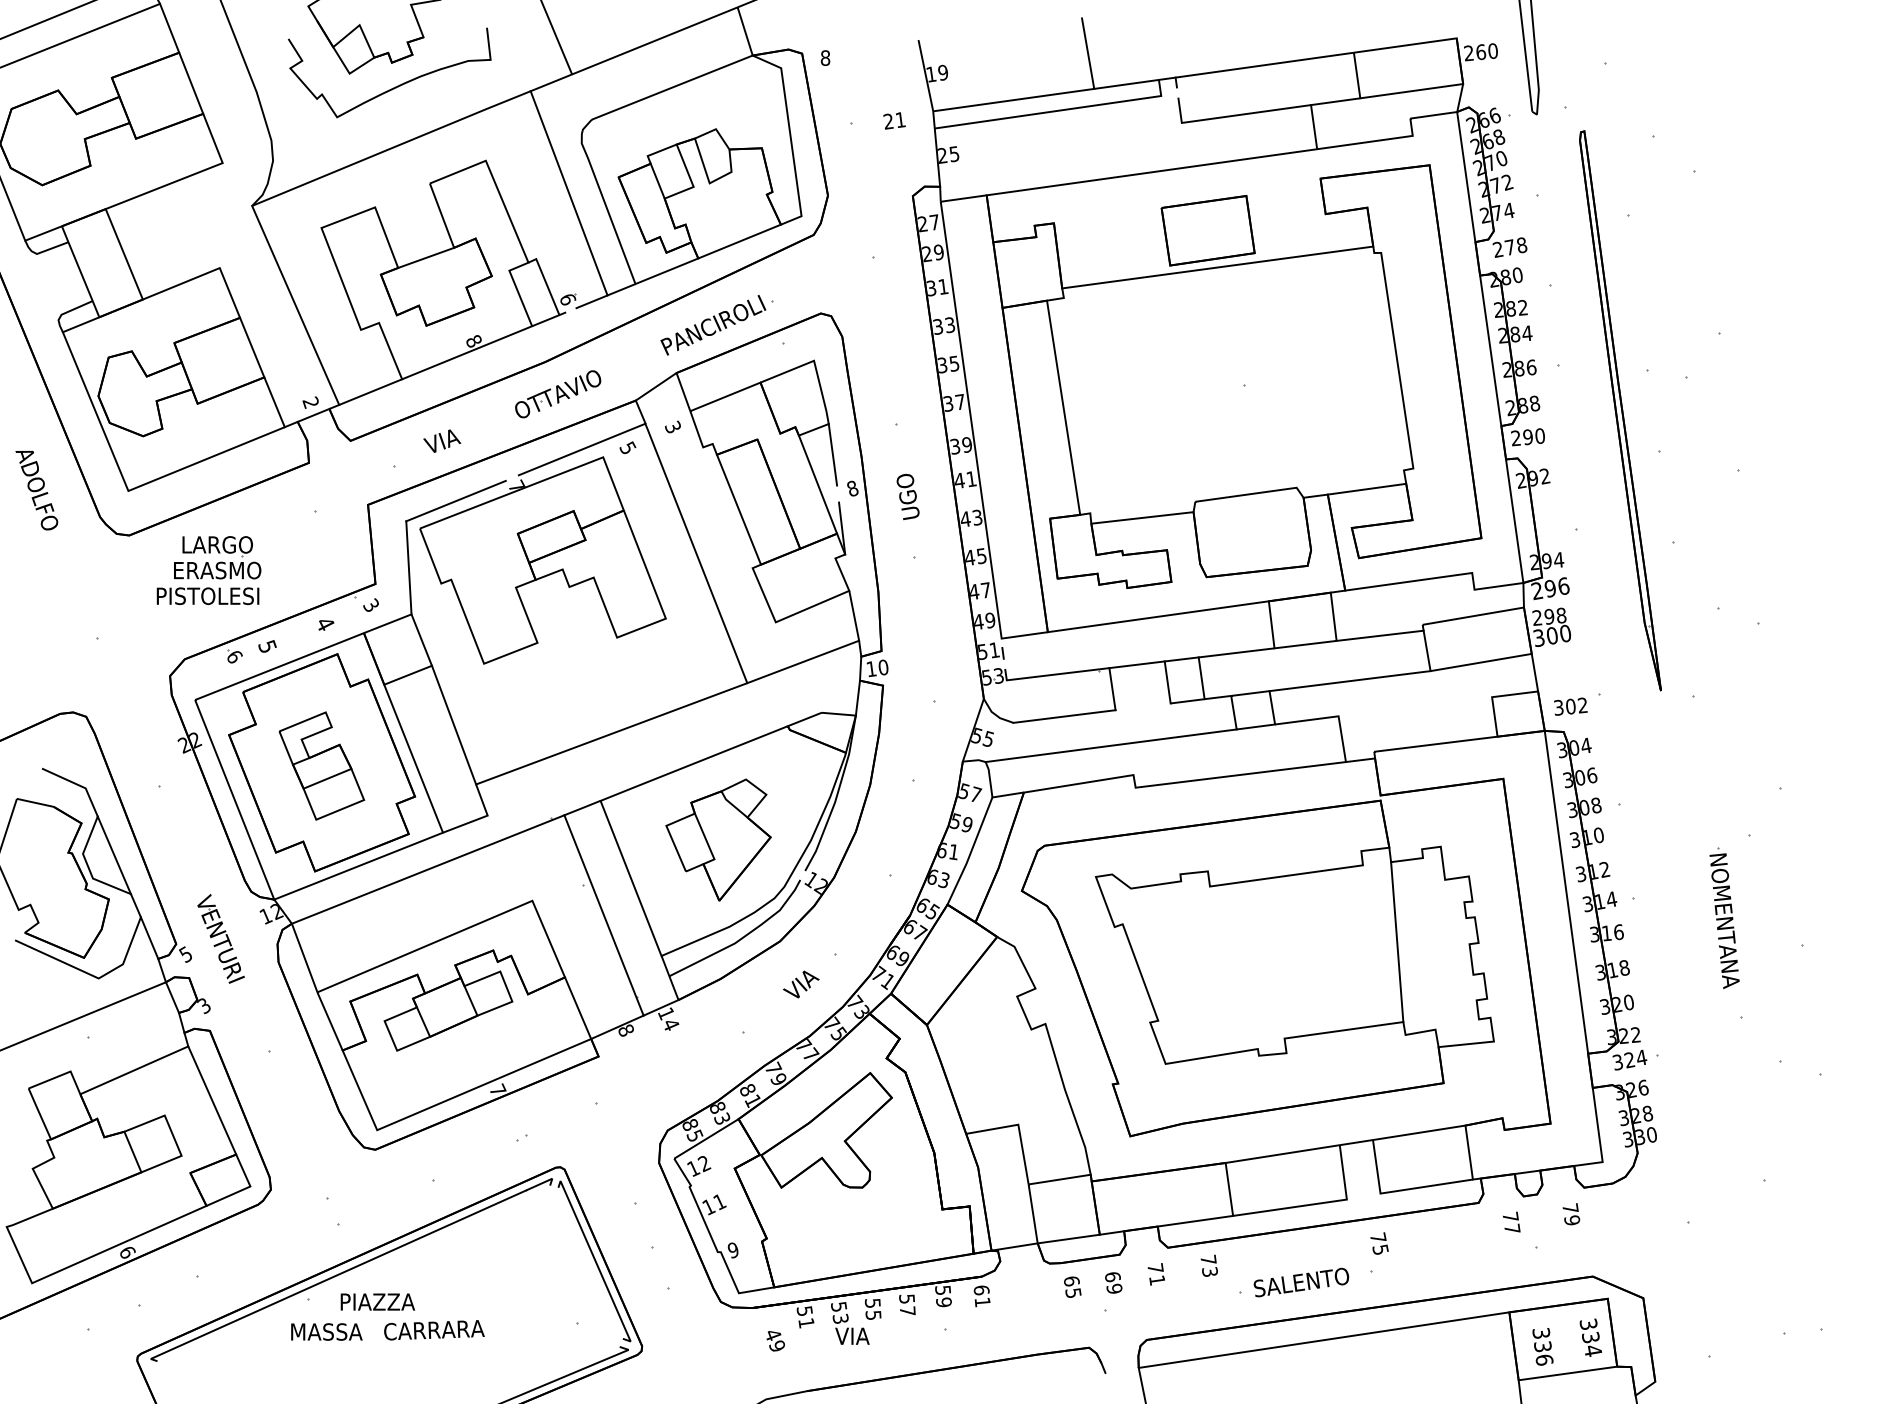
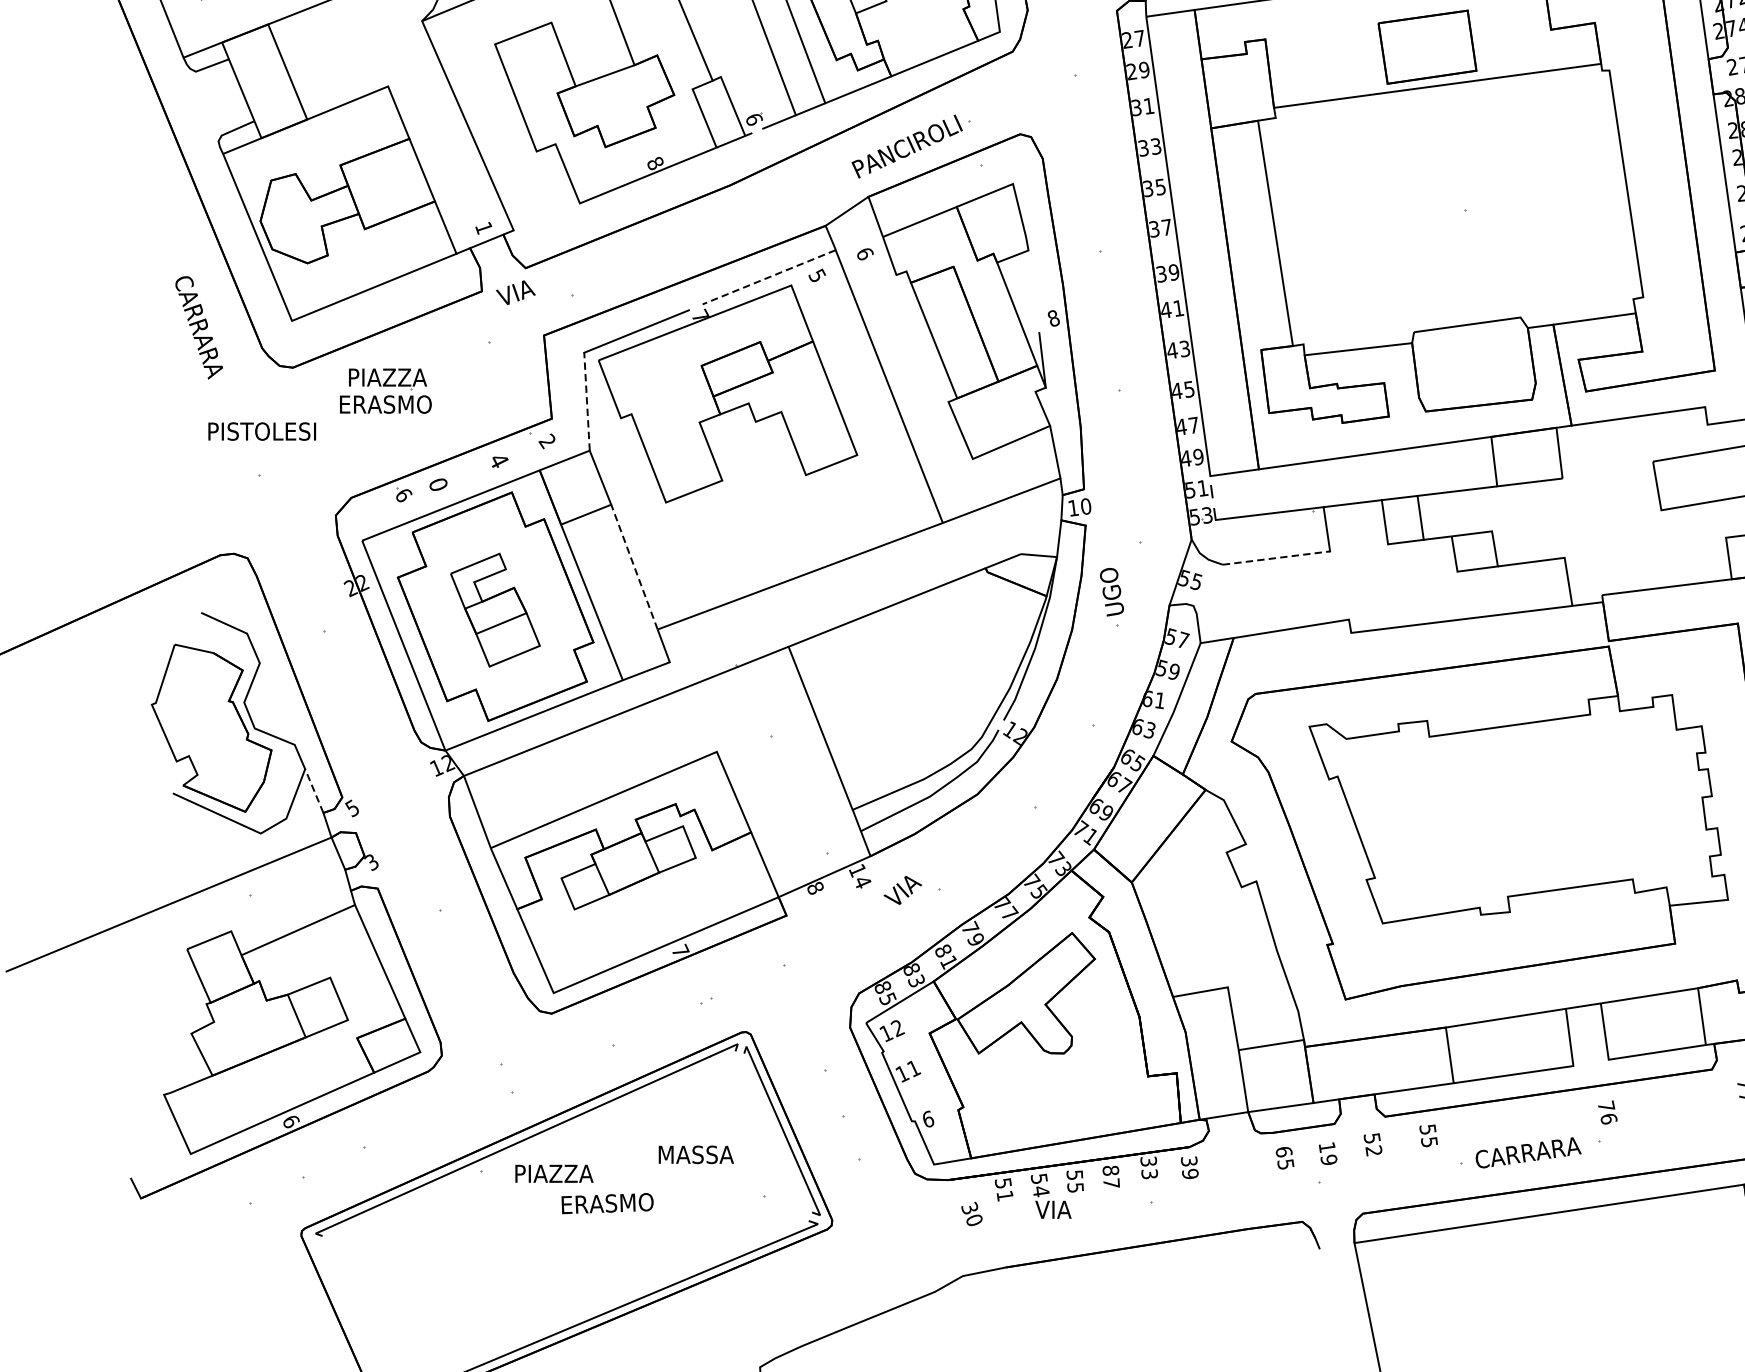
line: (370, 391) -> (546, 216), removed
part: (558, 394) -> (744, 219), removed
text: (310, 402) -> (483, 227), 2 -> 1
text: (673, 426) -> (865, 253), 3 -> 6
text: (442, 440) -> (516, 291), moved
line: (581, 449) -> (768, 277), solid -> dashed
line: (832, 454) -> (1032, 282), removed
text: (38, 497) -> (197, 327), ADOLFO -> CARRARA
text: (907, 497) -> (1111, 592), moved
text: (220, 544) -> (388, 377), LARGO -> PIAZZA
line: (408, 567) -> (586, 401), solid -> dashed
text: (207, 595) -> (261, 430), moved
text: (370, 605) -> (546, 441), 3 -> 2
line: (1379, 635) -> (1607, 472), removed
text: (267, 646) -> (438, 484), 5 -> 0
line: (1349, 681) -> (1576, 521), removed
line: (1065, 716) -> (1277, 558), solid -> dashed
line: (453, 724) -> (633, 566), solid -> dashed
line: (1110, 745) -> (1324, 588), removed
part: (718, 839) -> (912, 687), removed
line: (113, 855) -> (276, 704), removed
line: (603, 915) -> (791, 767), removed
line: (149, 938) -> (314, 791), solid -> dashed
part: (220, 938) -> (388, 791), removed
line: (1397, 942) -> (1626, 795), removed
text: (801, 984) -> (903, 890), moved
text: (1380, 1249) -> (1608, 1118), 75 -> 76
text: (732, 1250) -> (927, 1119), 9 -> 6
text: (1208, 1265) -> (1427, 1135), 73 -> 55
text: (1156, 1274) -> (1373, 1144), 71 -> 52
text: (1112, 1277) -> (1326, 1147), 69 -> 19
text: (1303, 1282) -> (1527, 1153), SALENTO -> CARRARA
text: (943, 1296) -> (1149, 1167), 59 -> 33
text: (981, 1296) -> (1189, 1167), 61 -> 39
text: (906, 1298) -> (1110, 1170), 57 -> 87
text: (840, 1318) -> (1040, 1191), 53 -> 54
text: (434, 1330) -> (613, 1203), CARRARA -> ERASMO
text: (326, 1331) -> (695, 1154), moved
text: (774, 1339) -> (971, 1213), 49 -> 30

